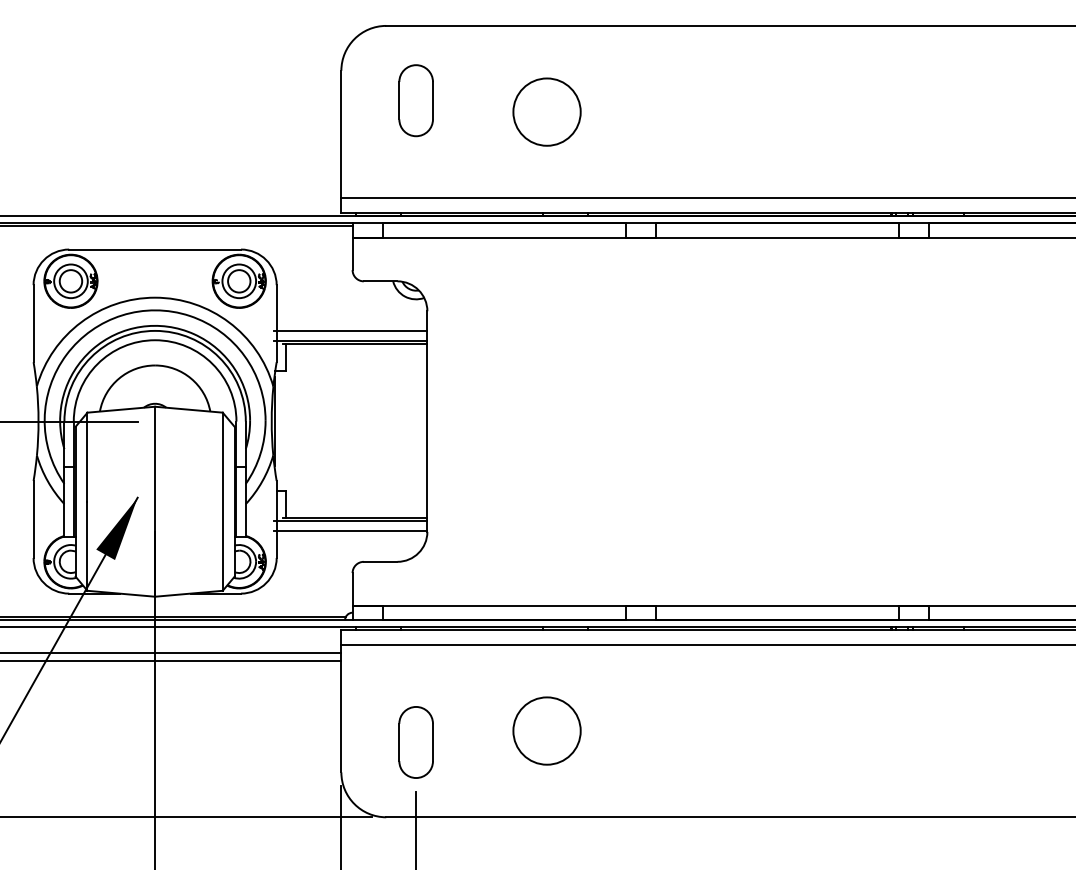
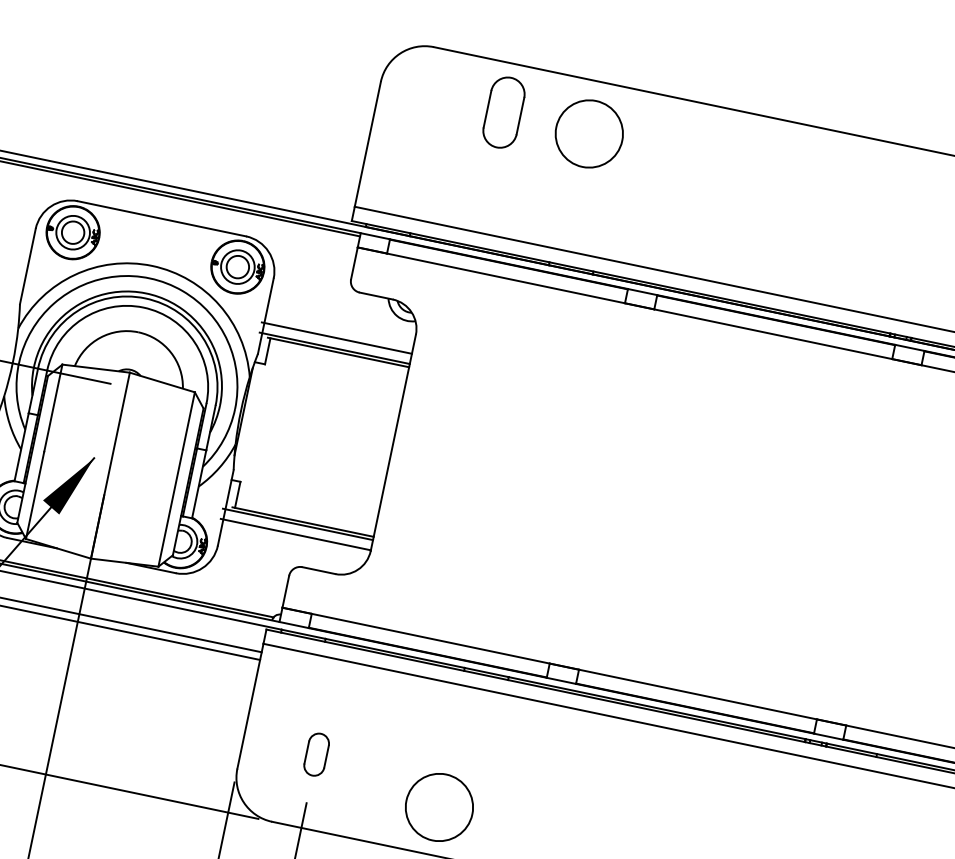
part: (415, 100) -> (503, 112), moved
circle: (546, 111) -> (588, 133), moved
circle: (546, 730) -> (438, 806), moved
part: (415, 742) -> (316, 754), size x0.6

